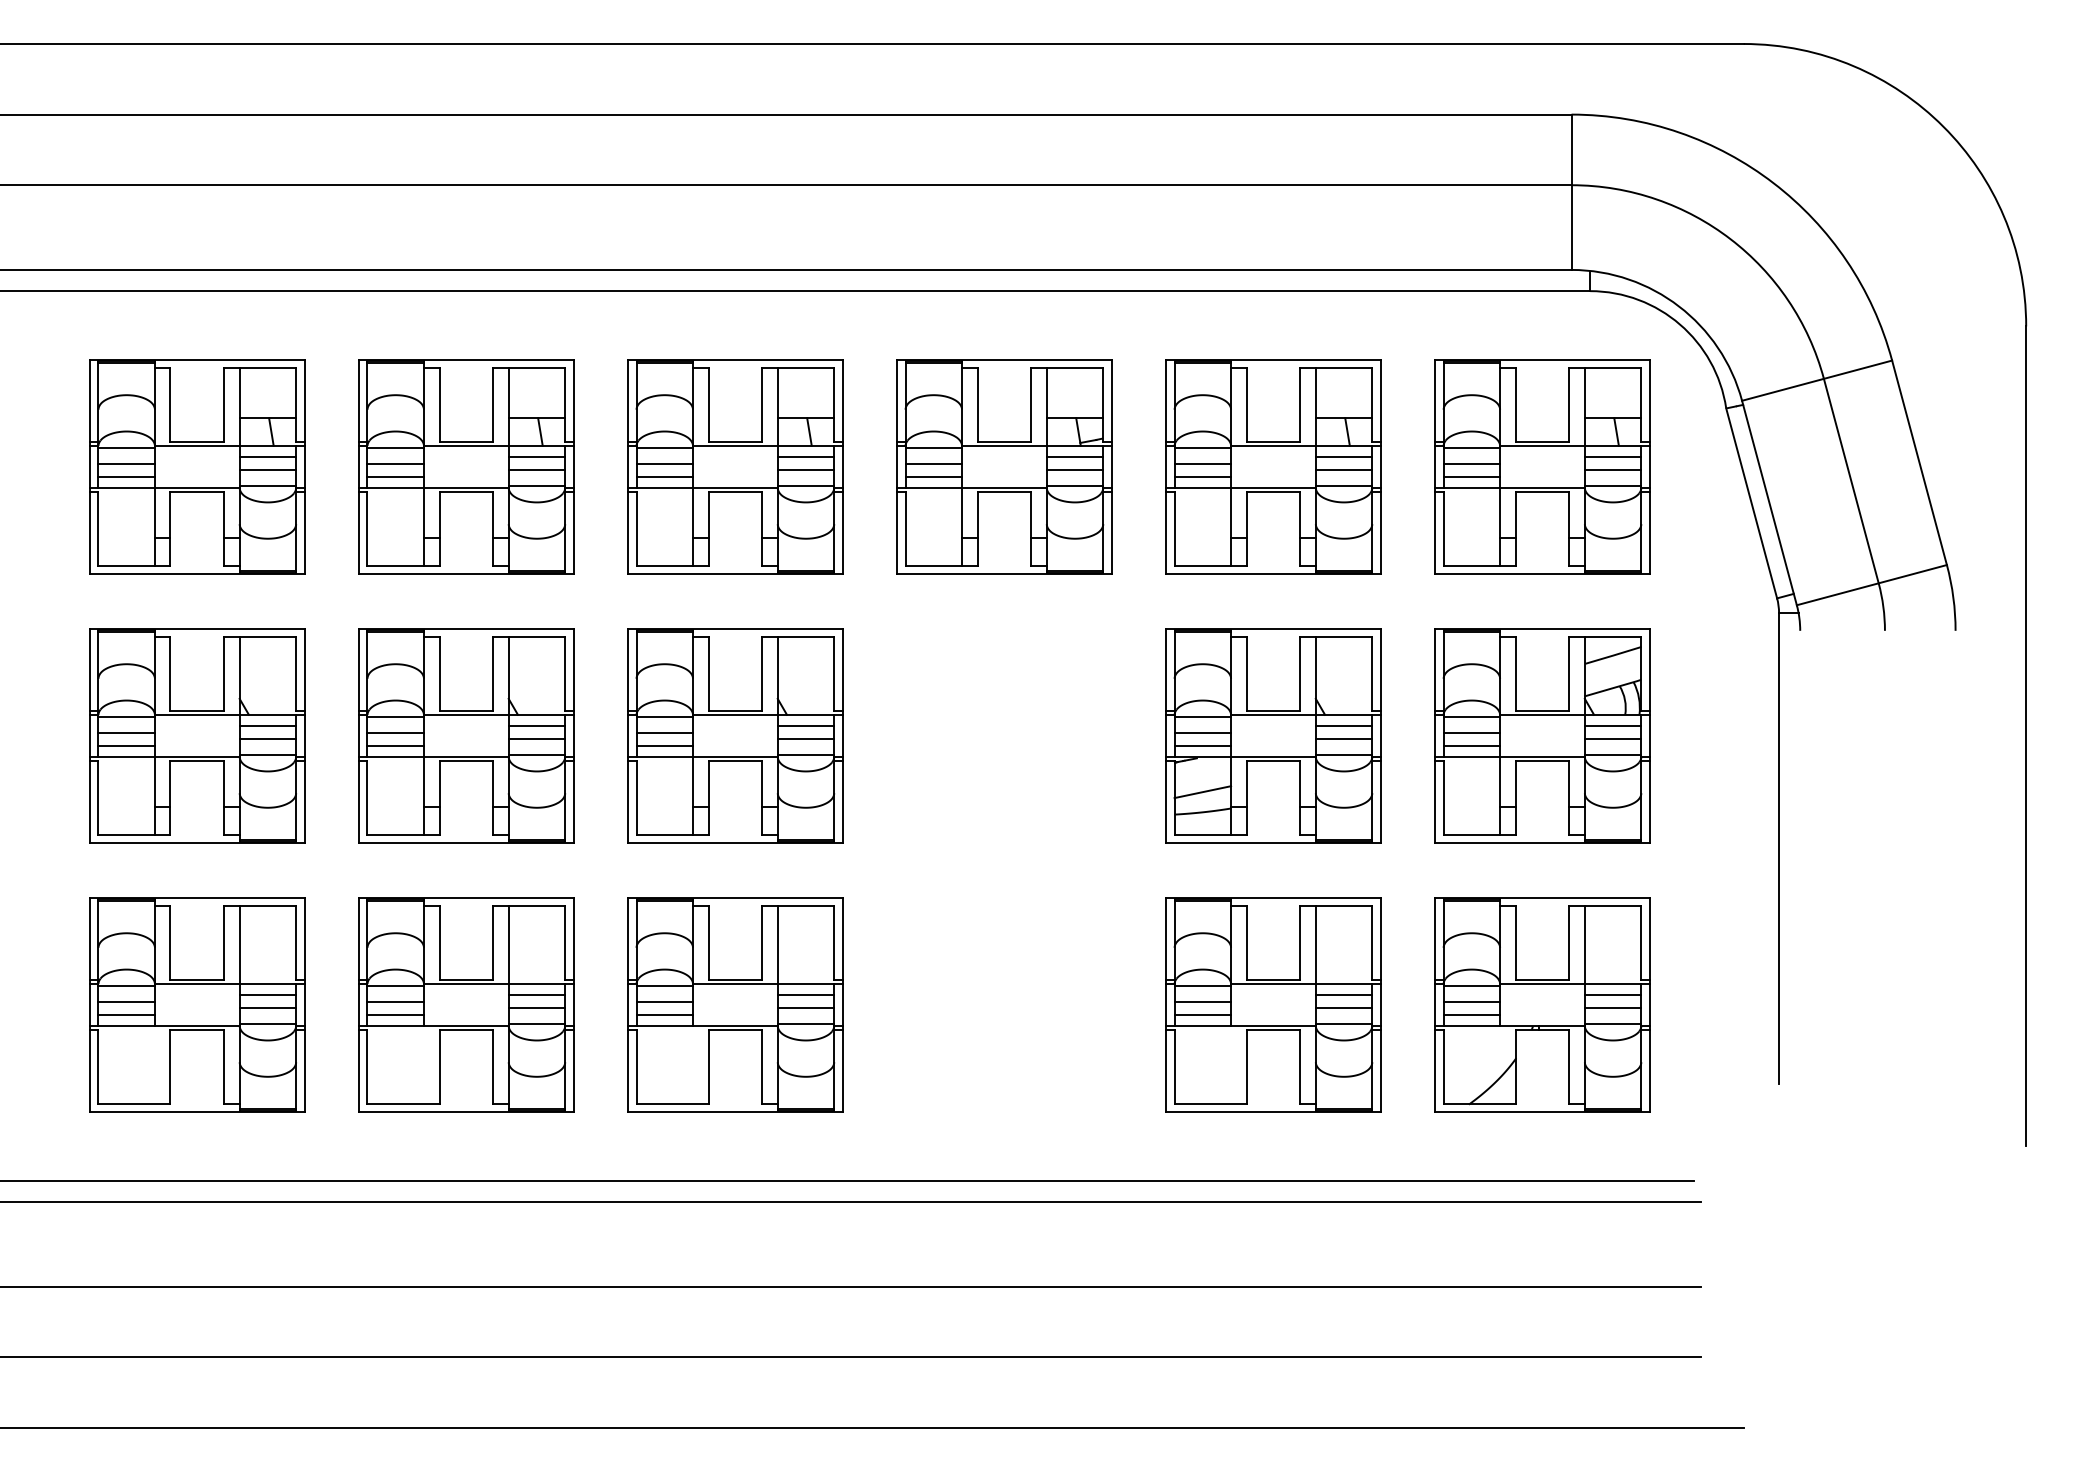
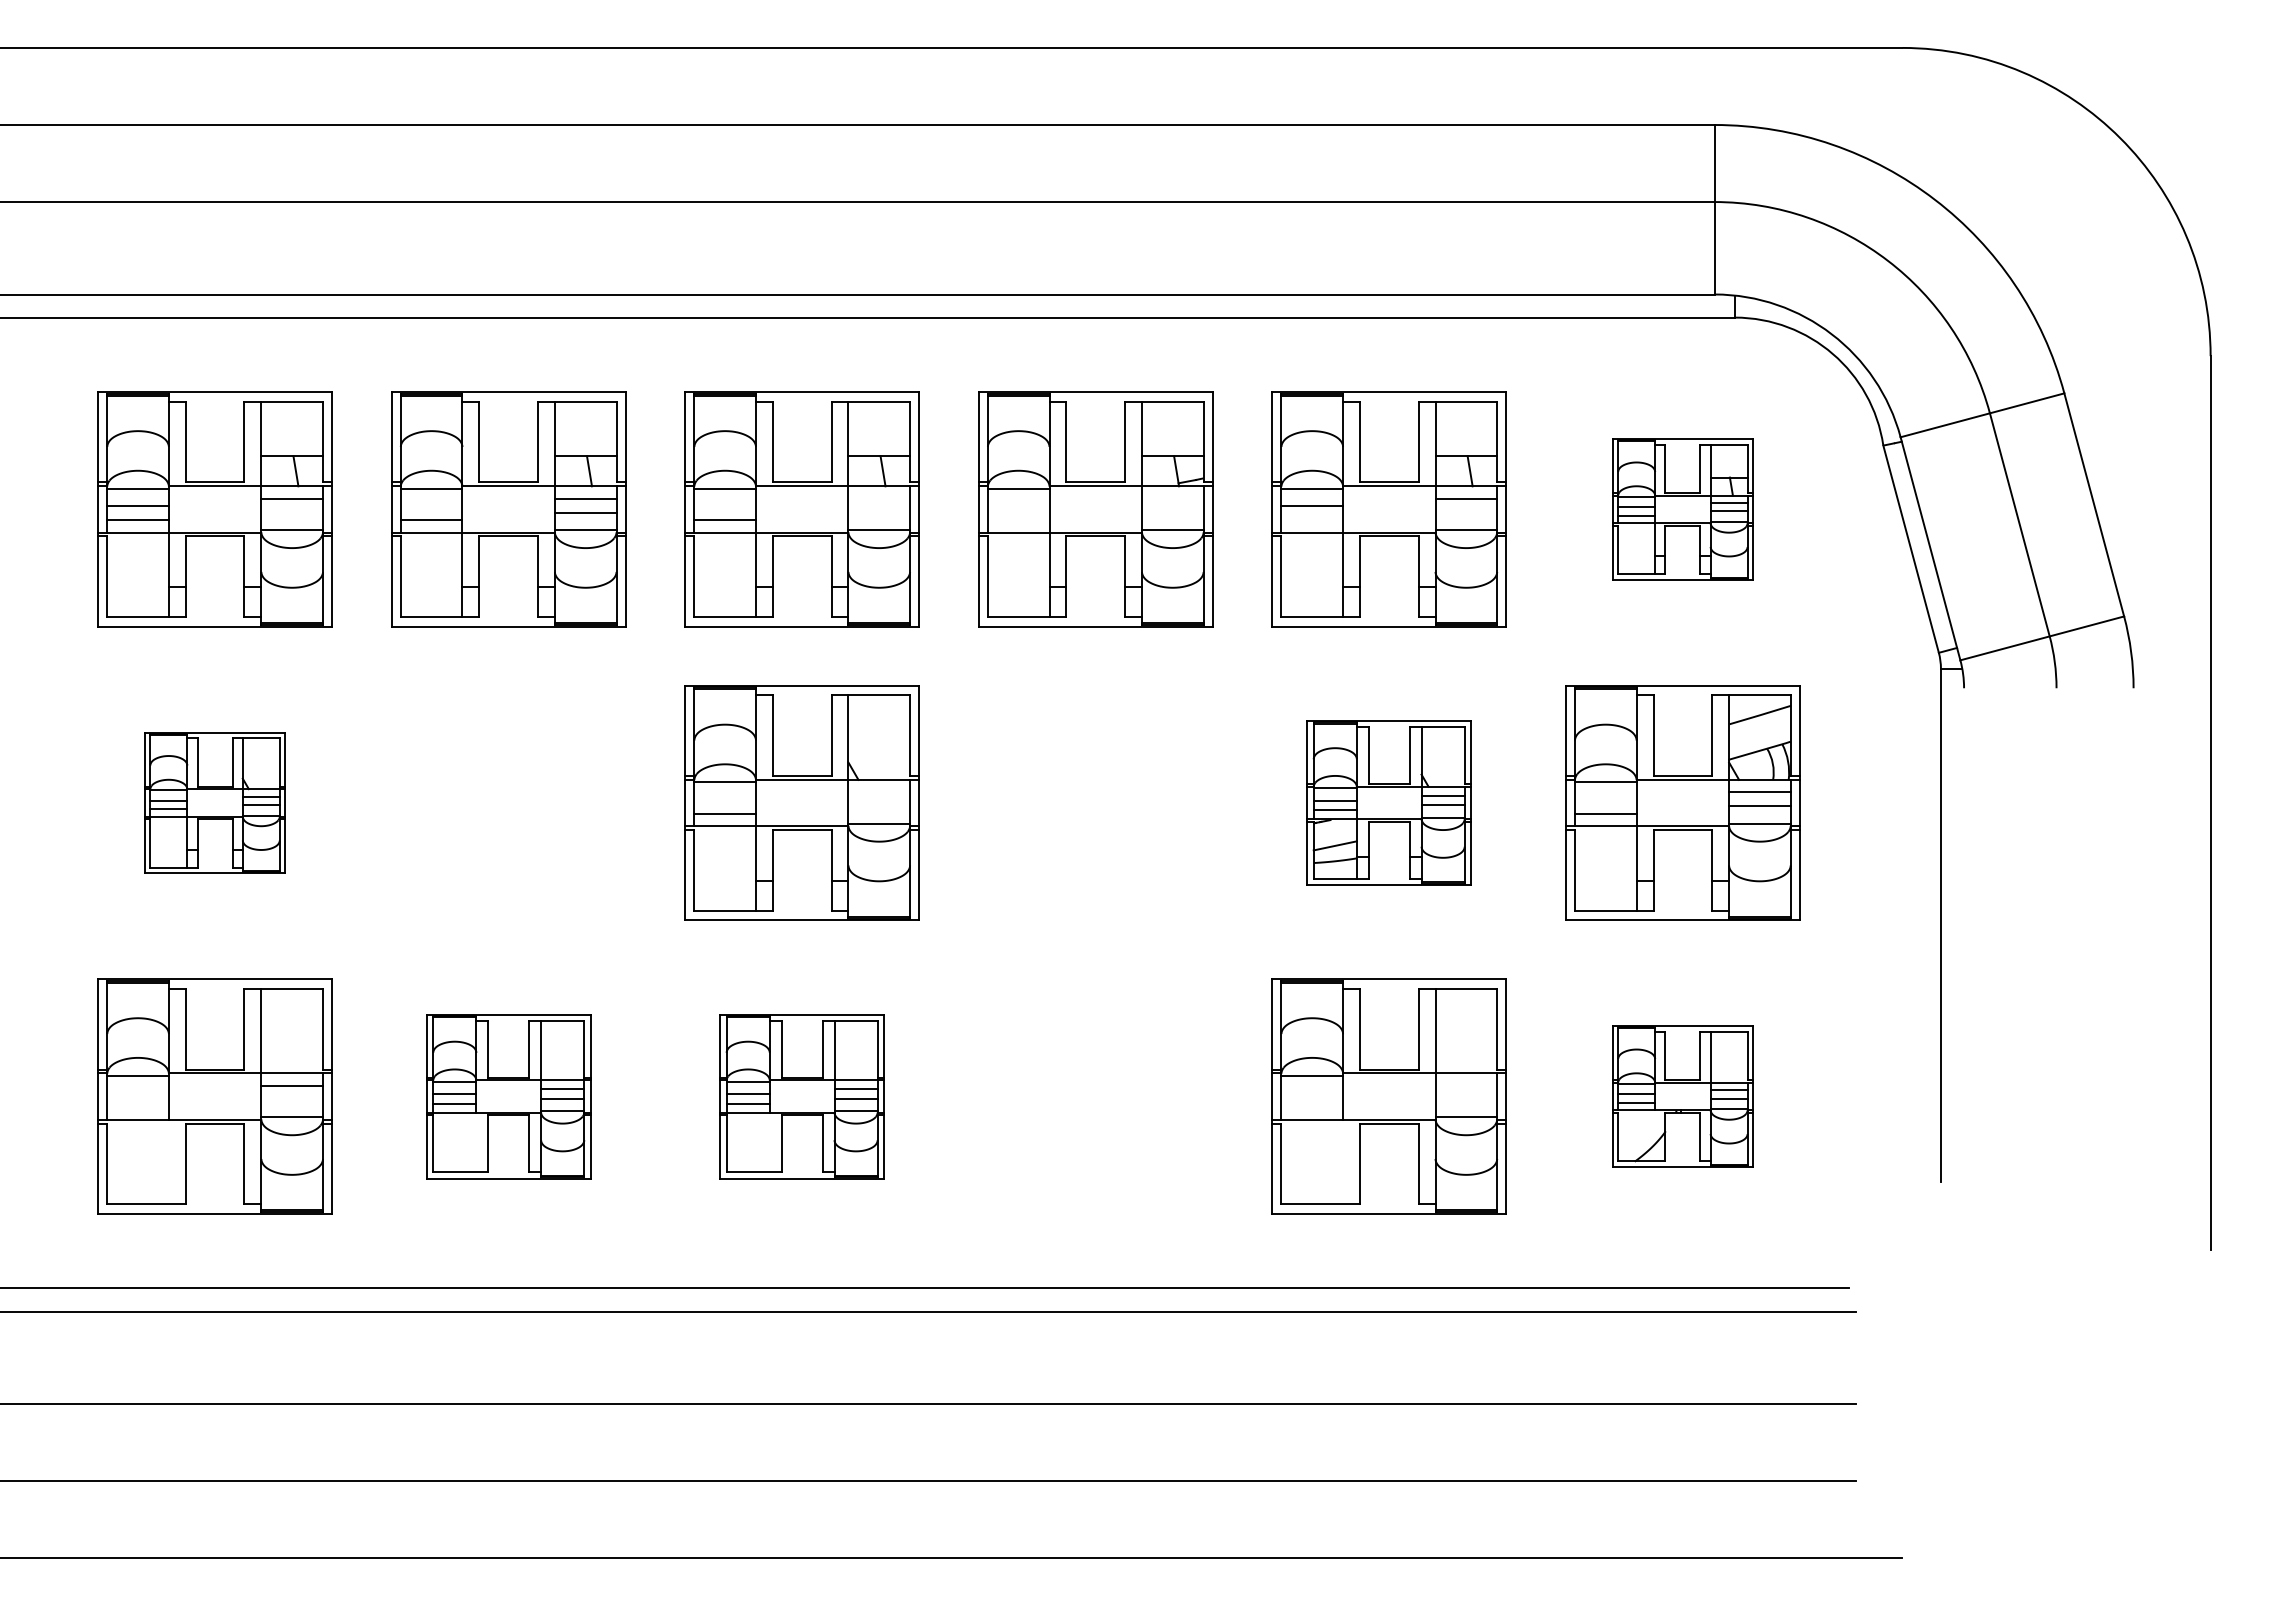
line: (806, 456) -> (879, 498), removed
line: (1074, 456) -> (1172, 498), removed
line: (395, 464) -> (431, 506), removed
line: (664, 464) -> (724, 506), removed
line: (933, 464) -> (1018, 506), removed
part: (1542, 467) -> (1682, 509), size x0.6
line: (268, 469) -> (292, 512), removed
line: (806, 469) -> (879, 512), removed
line: (1074, 469) -> (1172, 512), removed
line: (1344, 469) -> (1466, 512), removed
line: (933, 477) -> (1018, 520), removed
line: (1203, 477) -> (1312, 520), removed
line: (806, 726) -> (879, 792), removed
line: (665, 732) -> (725, 799), removed
line: (1471, 732) -> (1605, 799), removed
part: (196, 735) -> (214, 802), size x0.6
part: (466, 735) -> (508, 802), removed
part: (1272, 735) -> (1388, 802), size x0.7
line: (806, 739) -> (879, 806), removed
line: (1344, 994) -> (1466, 1085), removed
line: (126, 1002) -> (137, 1093), removed
line: (1203, 1002) -> (1312, 1093), removed
part: (466, 1004) -> (508, 1096), size x0.7
part: (734, 1004) -> (801, 1096), size x0.7
part: (1542, 1004) -> (1682, 1096), size x0.6
line: (268, 1007) -> (292, 1099), removed
line: (1344, 1007) -> (1466, 1099), removed
line: (126, 1015) -> (137, 1107), removed
line: (1203, 1015) -> (1312, 1107), removed

